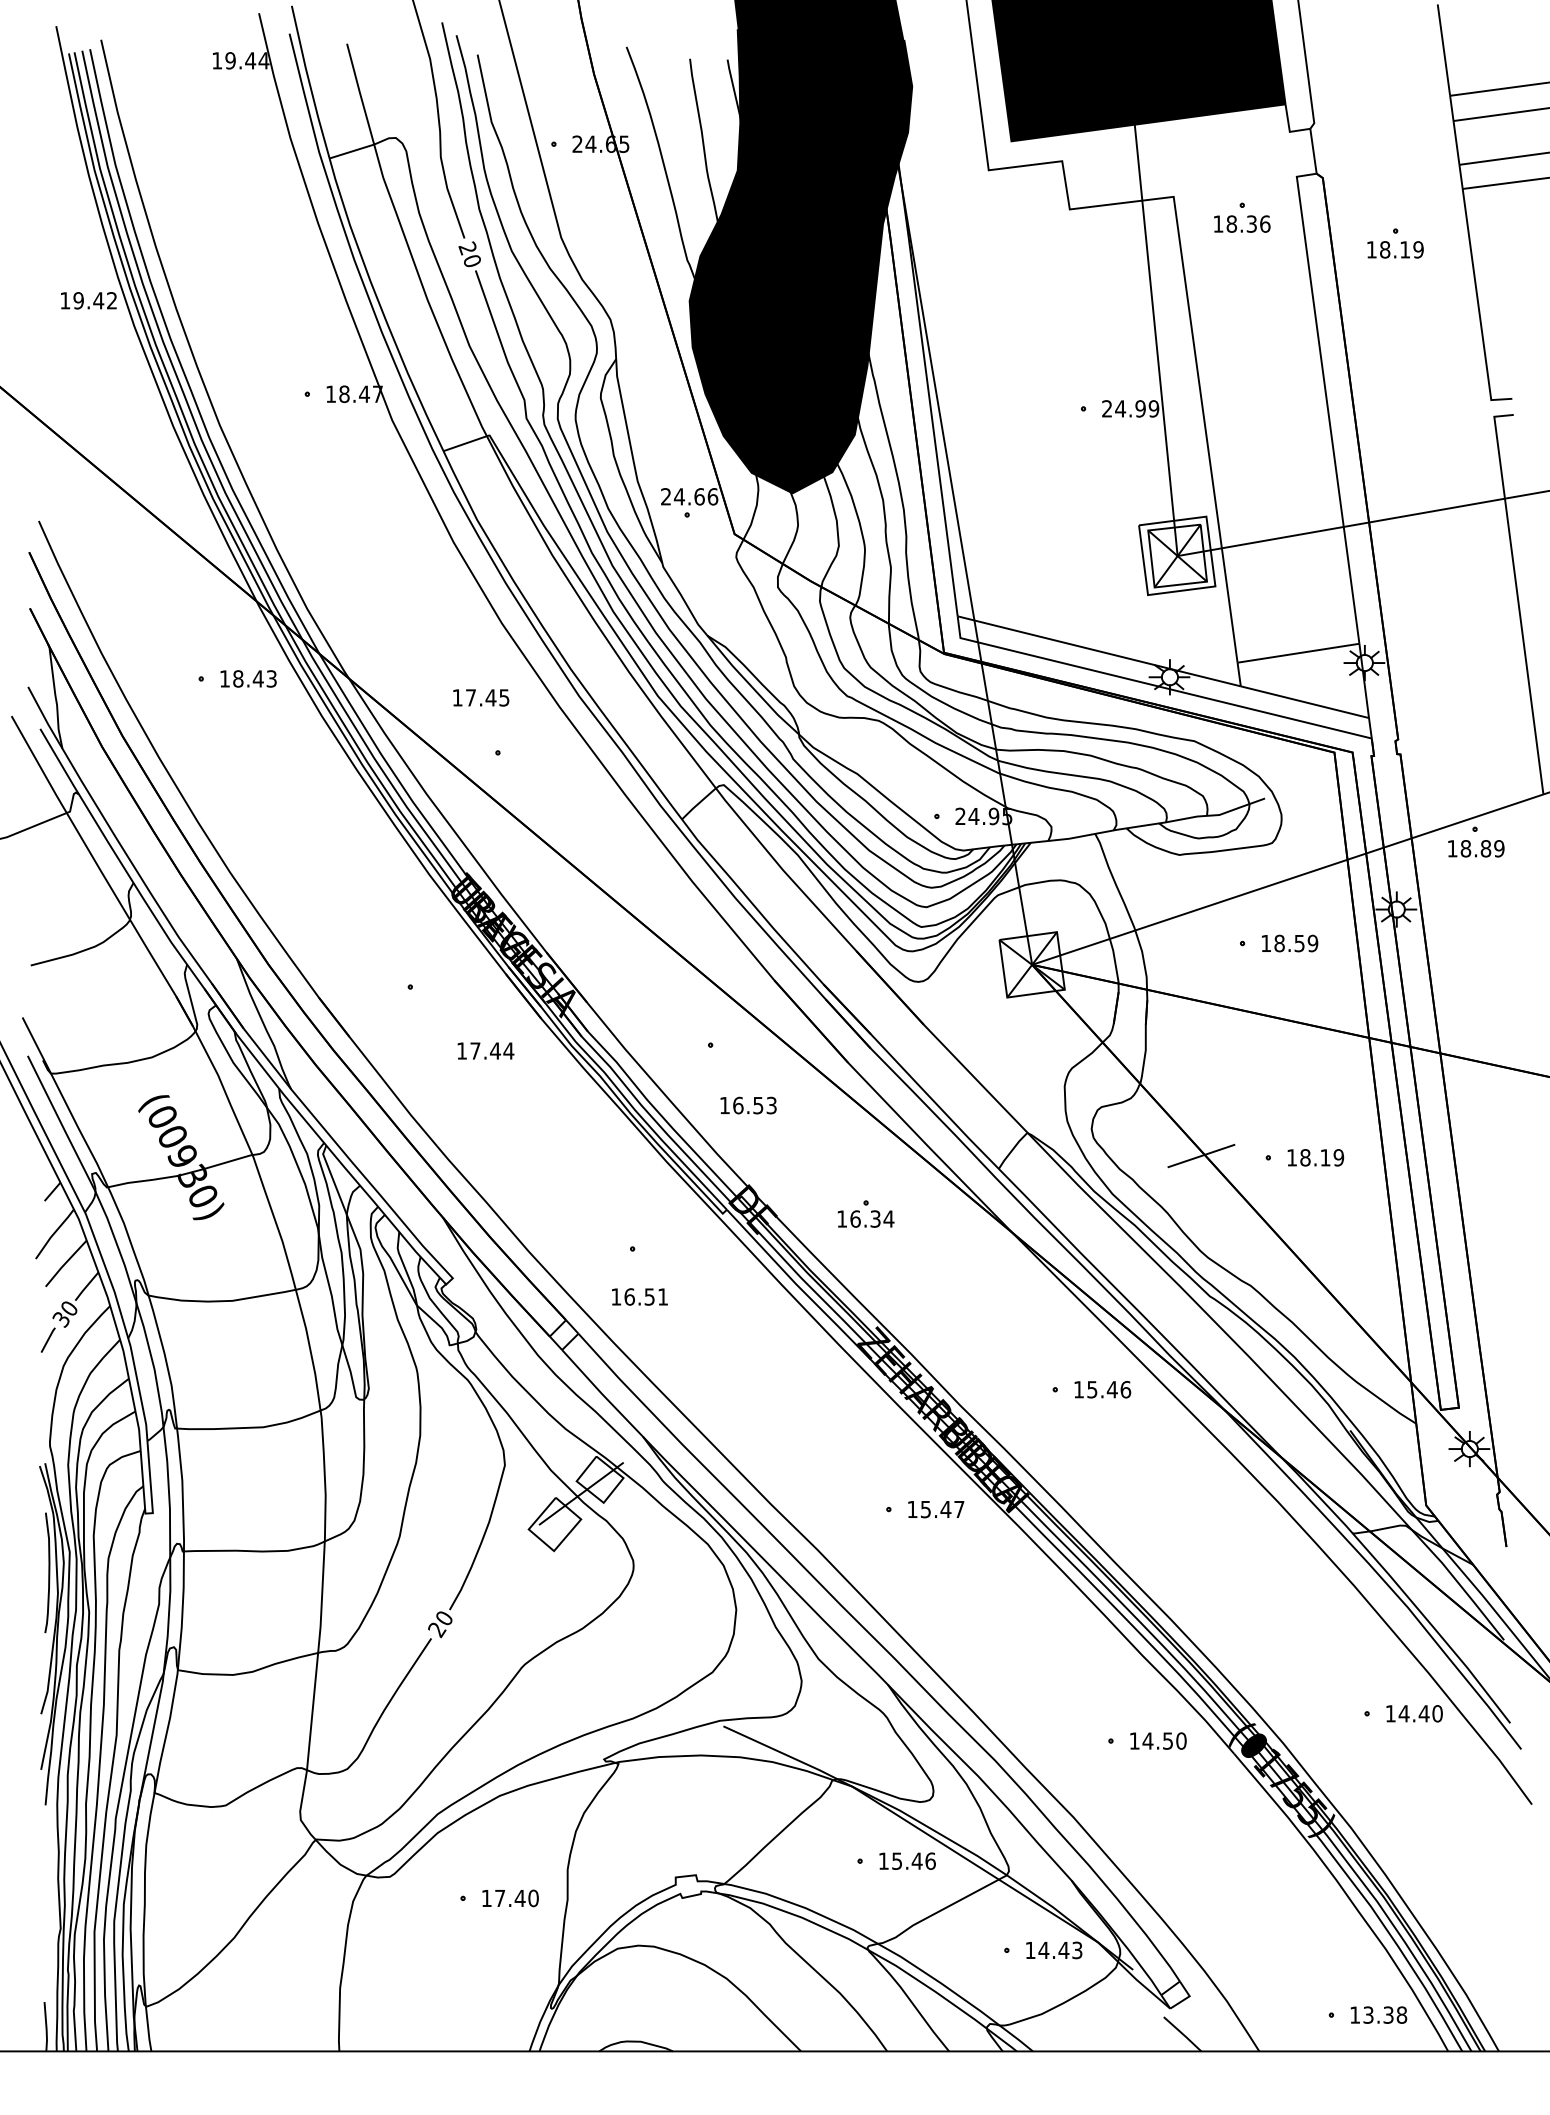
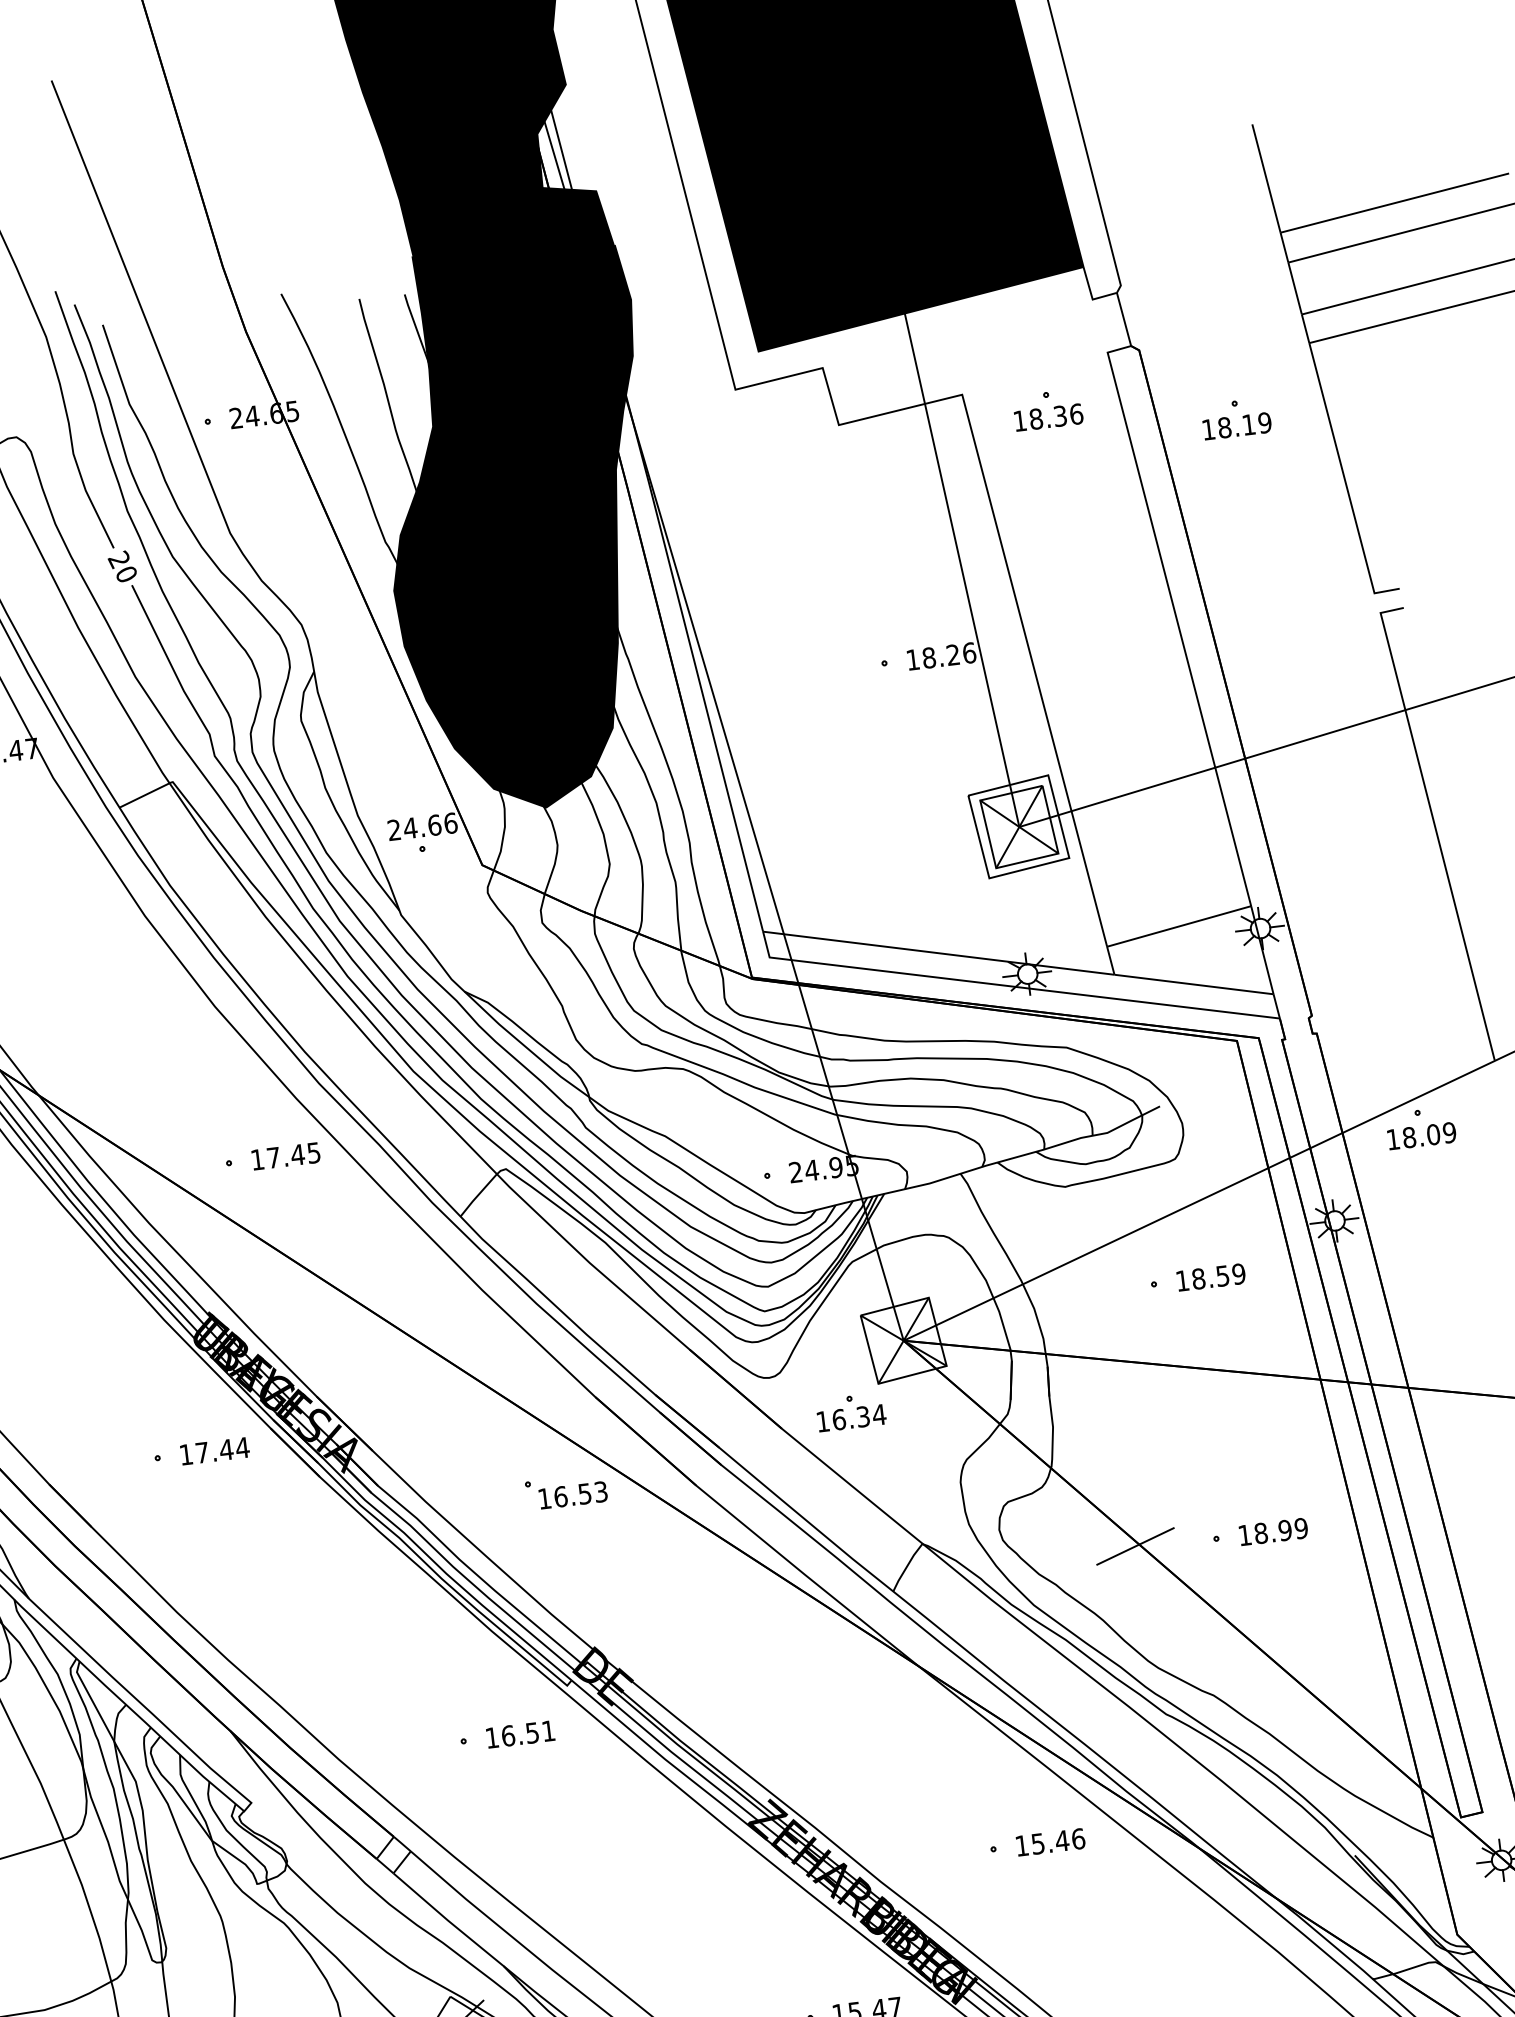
text: (1130, 408) -> (941, 656), 24.99 -> 18.26
text: (481, 697) -> (286, 1155), moved
text: (1485, 848) -> (1432, 1134), 18.89 -> 18.09
text: (485, 1050) -> (214, 1450), moved
text: (748, 1105) -> (573, 1495), moved
text: (1325, 1157) -> (1285, 1530), 18.19 -> 18.99
part: (859, 1212) -> (842, 1411), moved
text: (639, 1296) -> (520, 1733), moved

